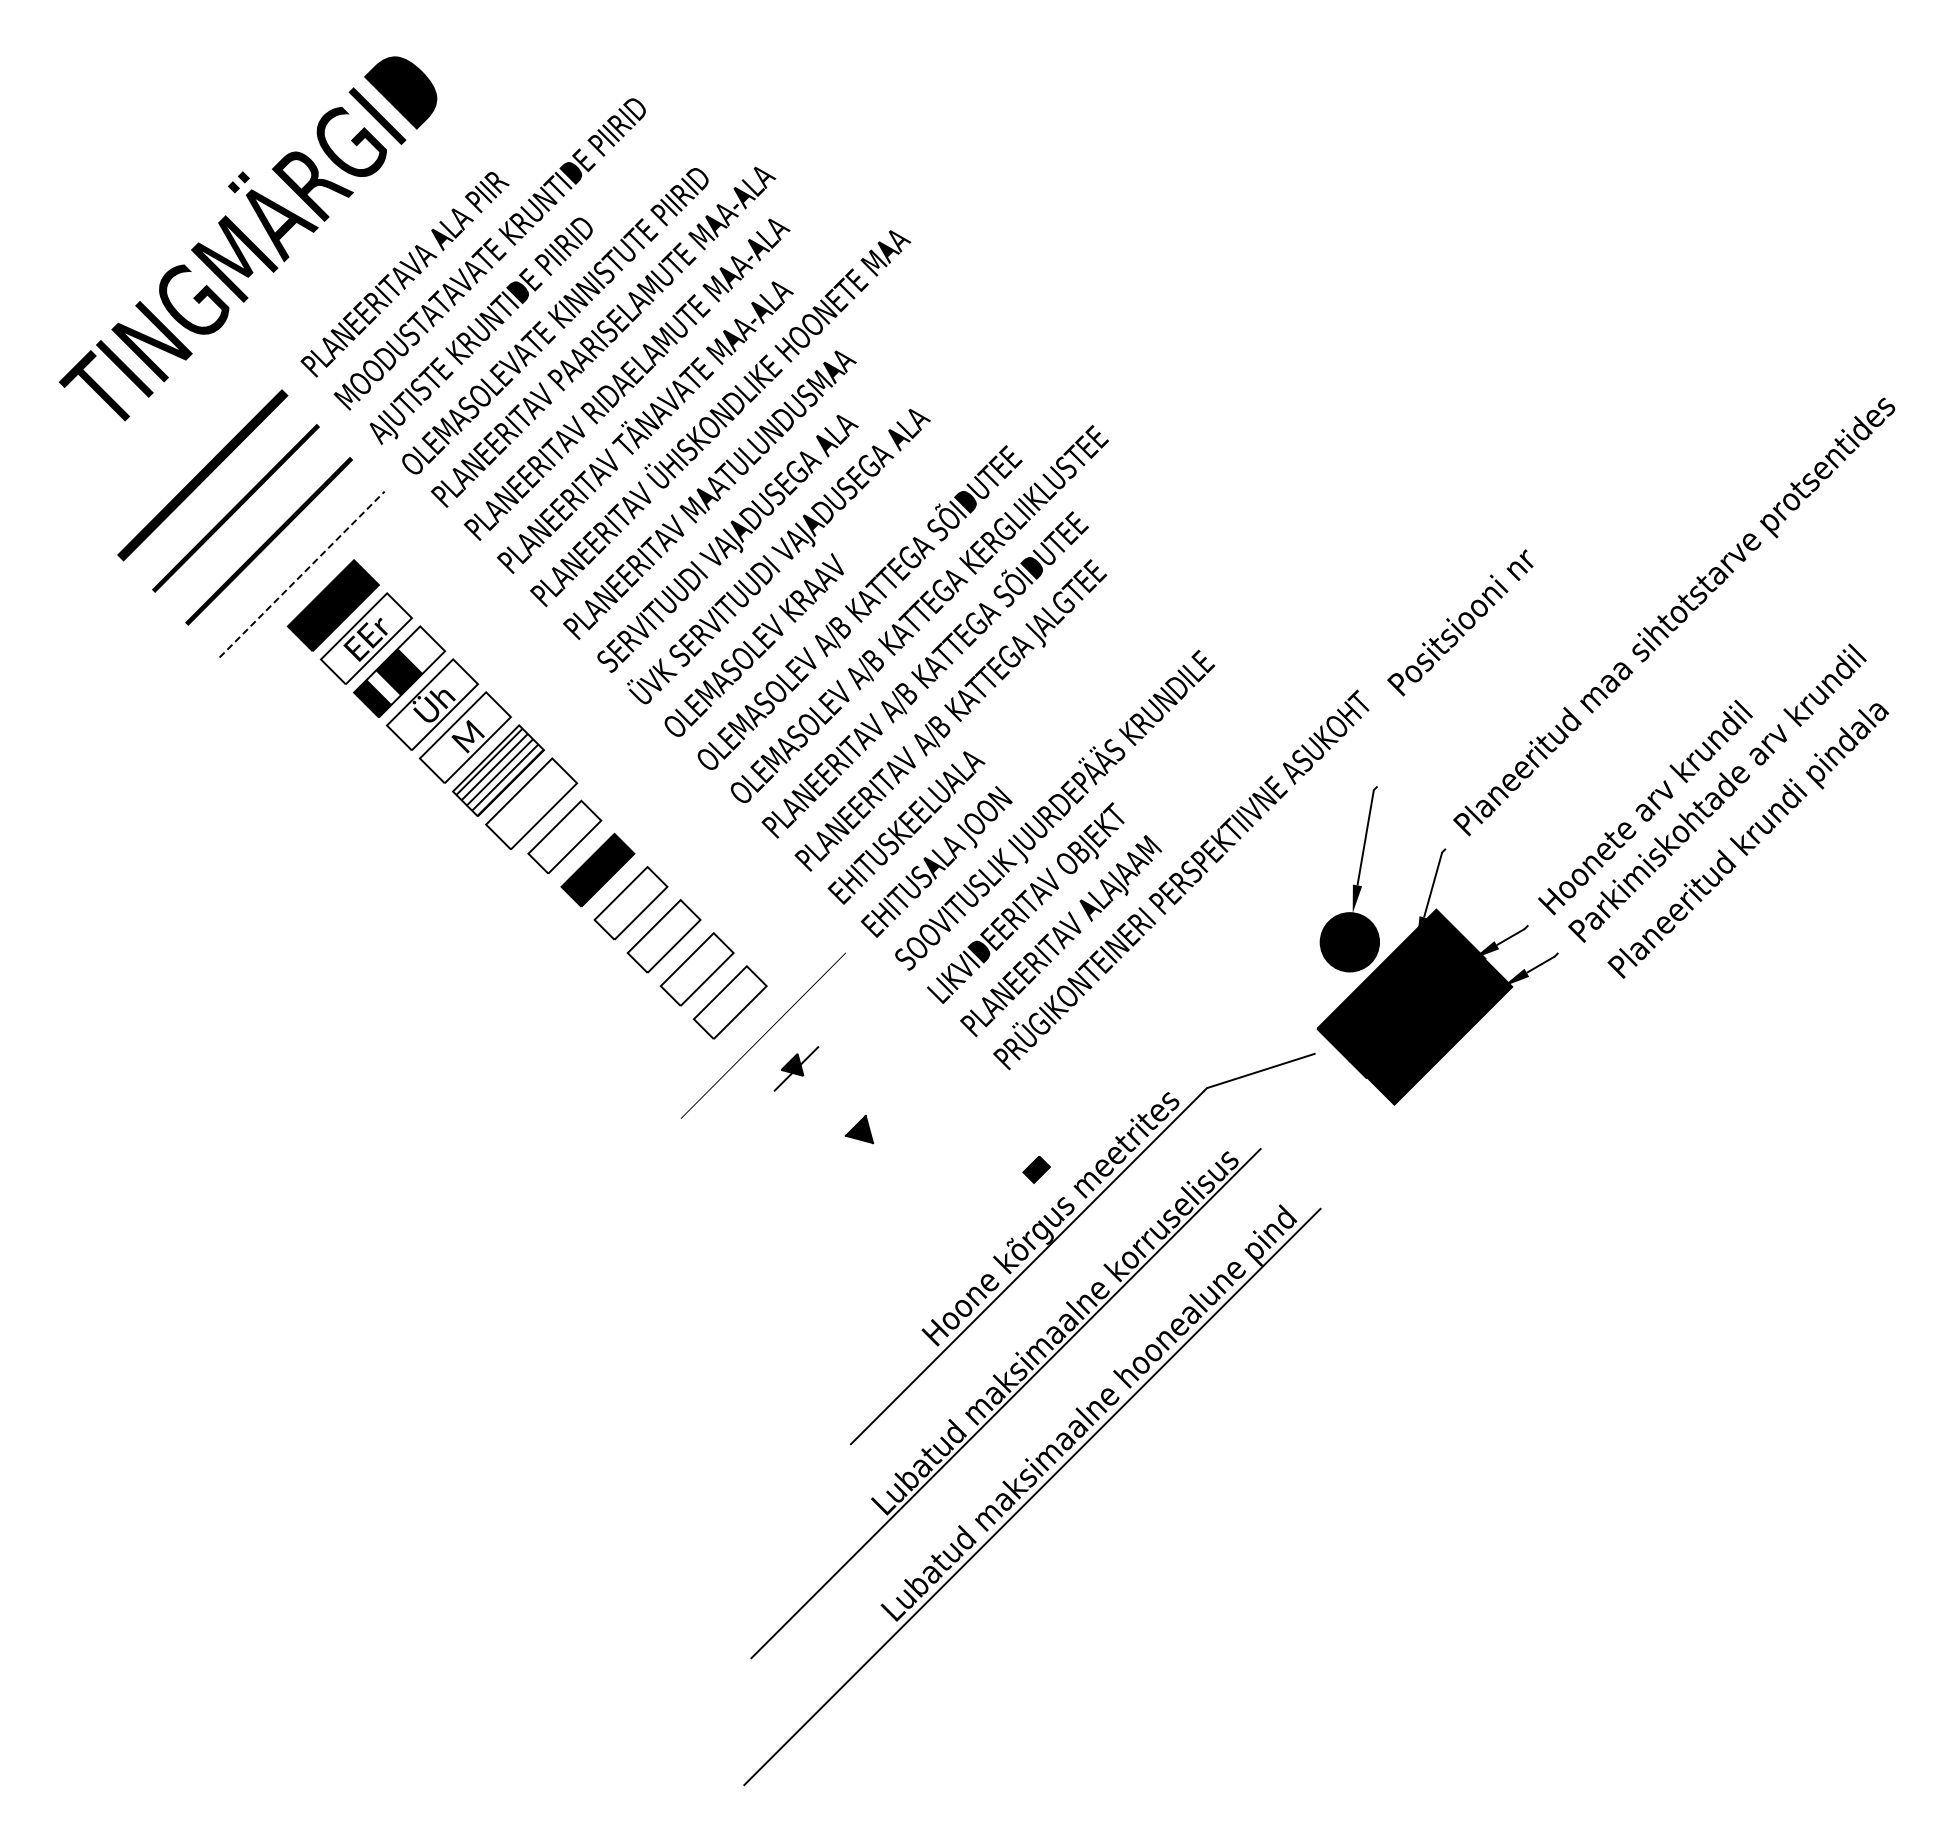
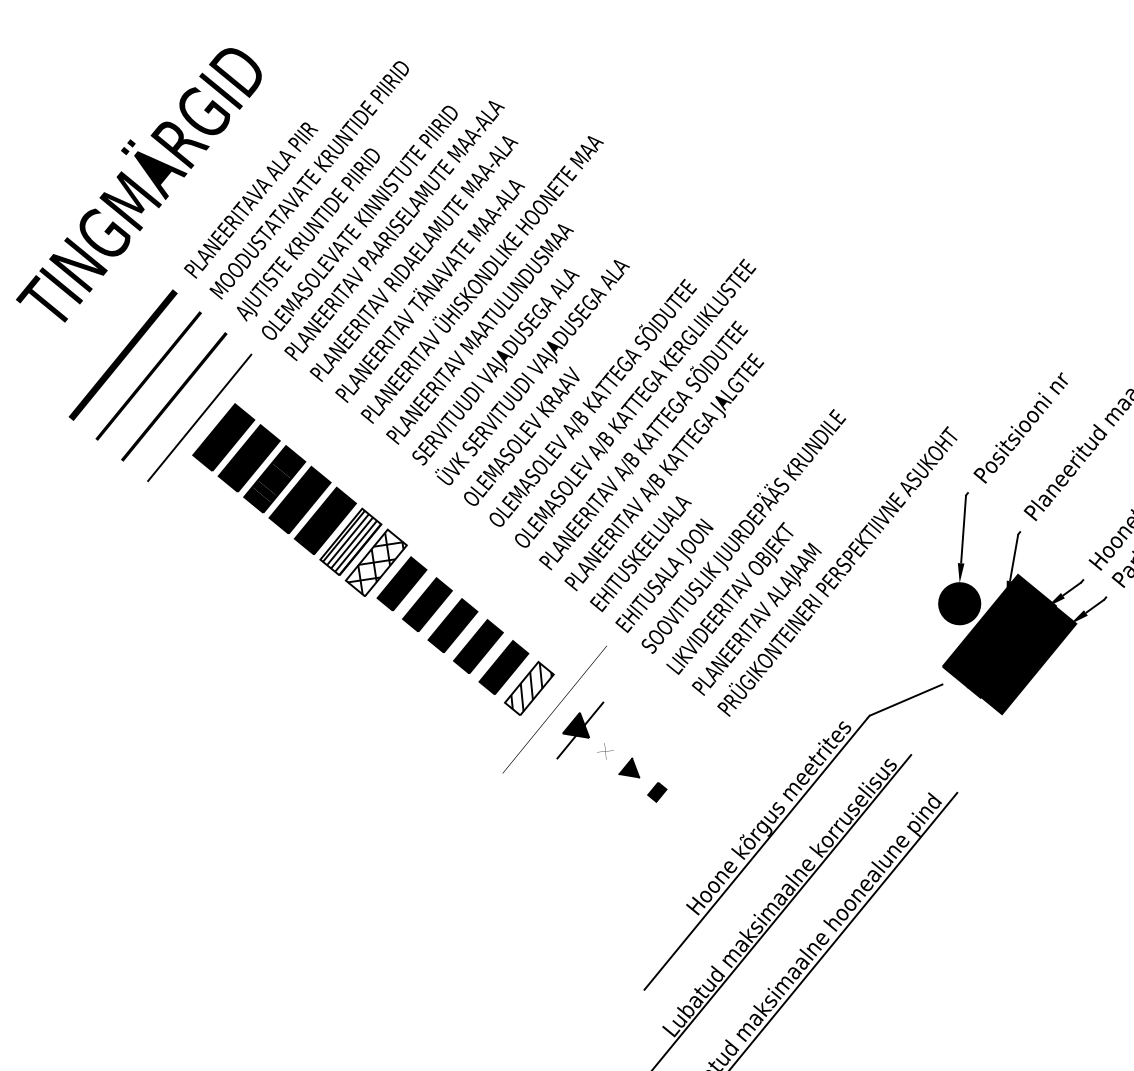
line: (302, 574) -> (199, 417), dashed -> solid
text: (1460, 622) -> (1020, 427), moved
fill: (365, 638) -> (248, 458), added
fill: (421, 649) -> (288, 462), added
fill: (383, 687) -> (264, 491), added
fill: (432, 704) -> (300, 500), added
fill: (464, 737) -> (324, 521), added
hatch: (530, 805) -> (375, 564), added
fill: (564, 836) -> (401, 583), added
fill: (630, 903) -> (452, 625), added
fill: (663, 936) -> (477, 646), added
fill: (696, 969) -> (503, 667), added
hatch: (733, 1000) -> (531, 686), added
part: (796, 1068) -> (580, 730), size x1.67
part: (1036, 1169) -> (657, 792), moved

